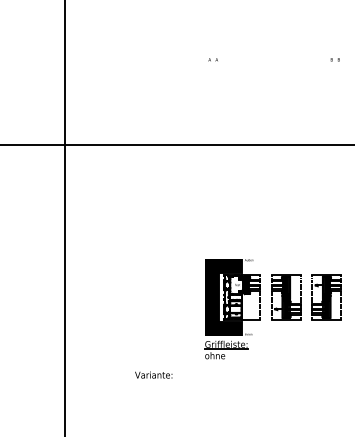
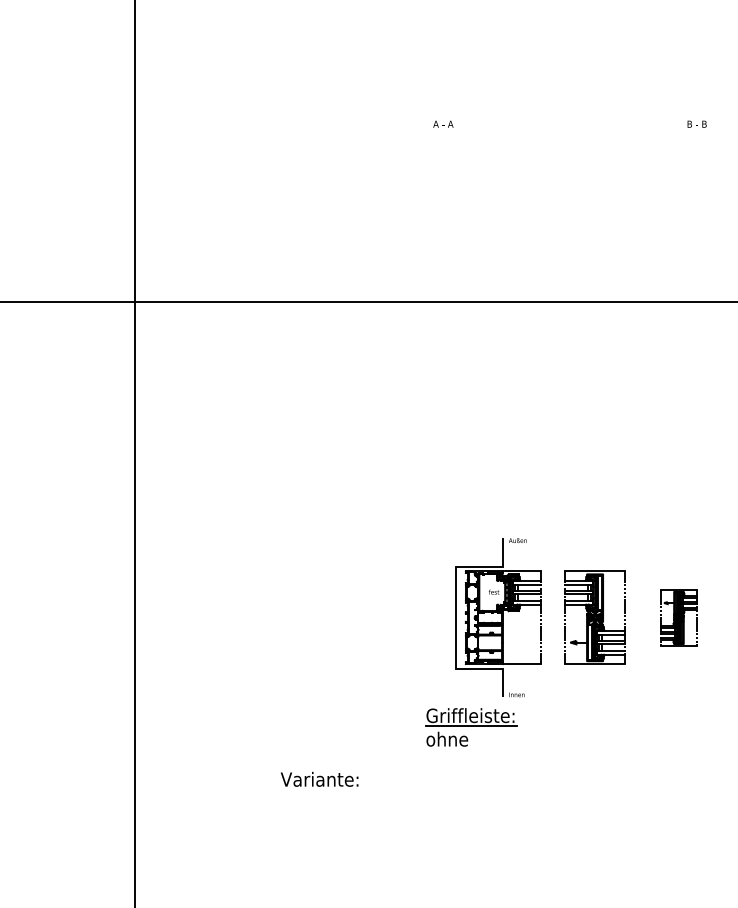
fill: (222, 297) -> (462, 618), removed
part: (326, 297) -> (678, 618), size x0.6

